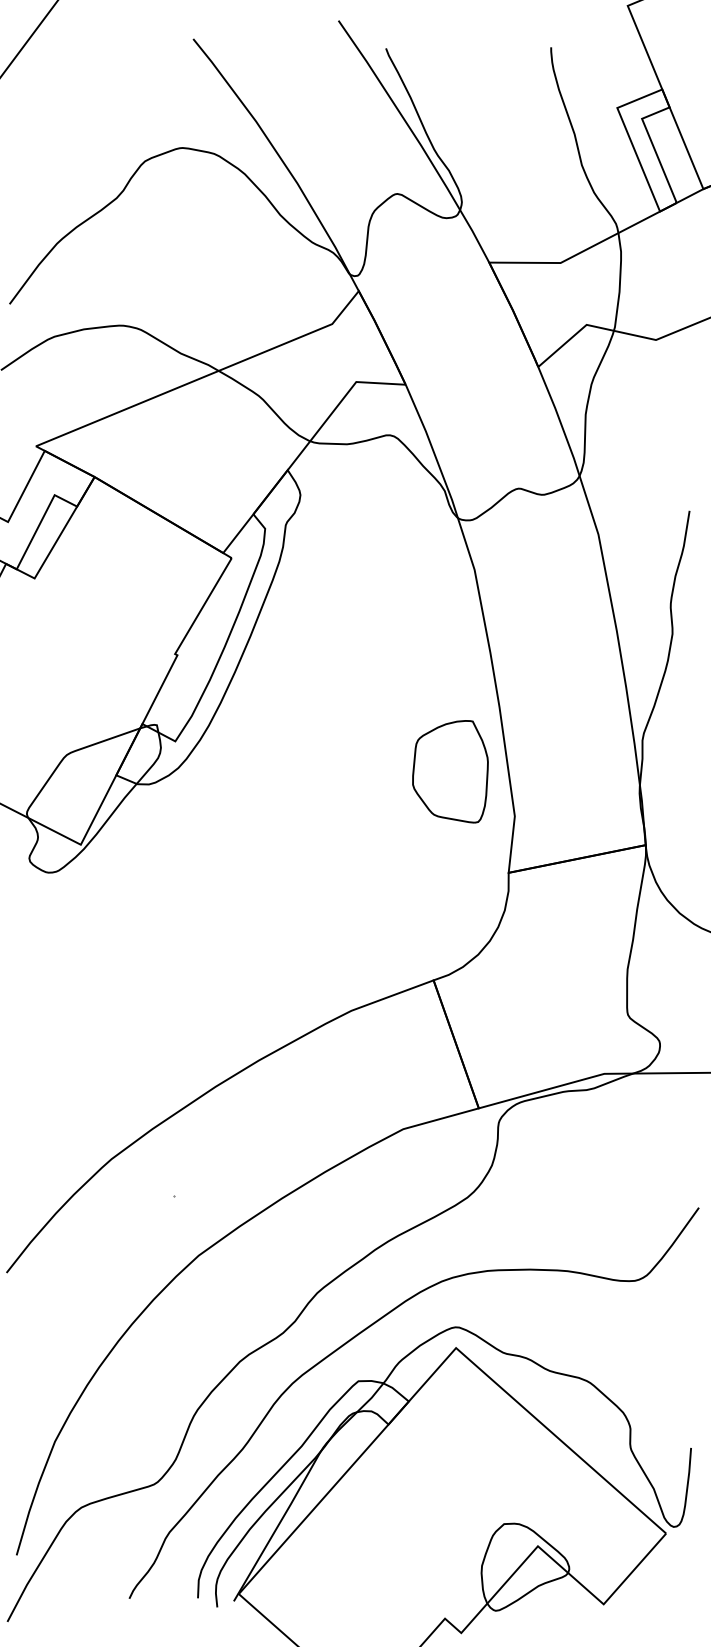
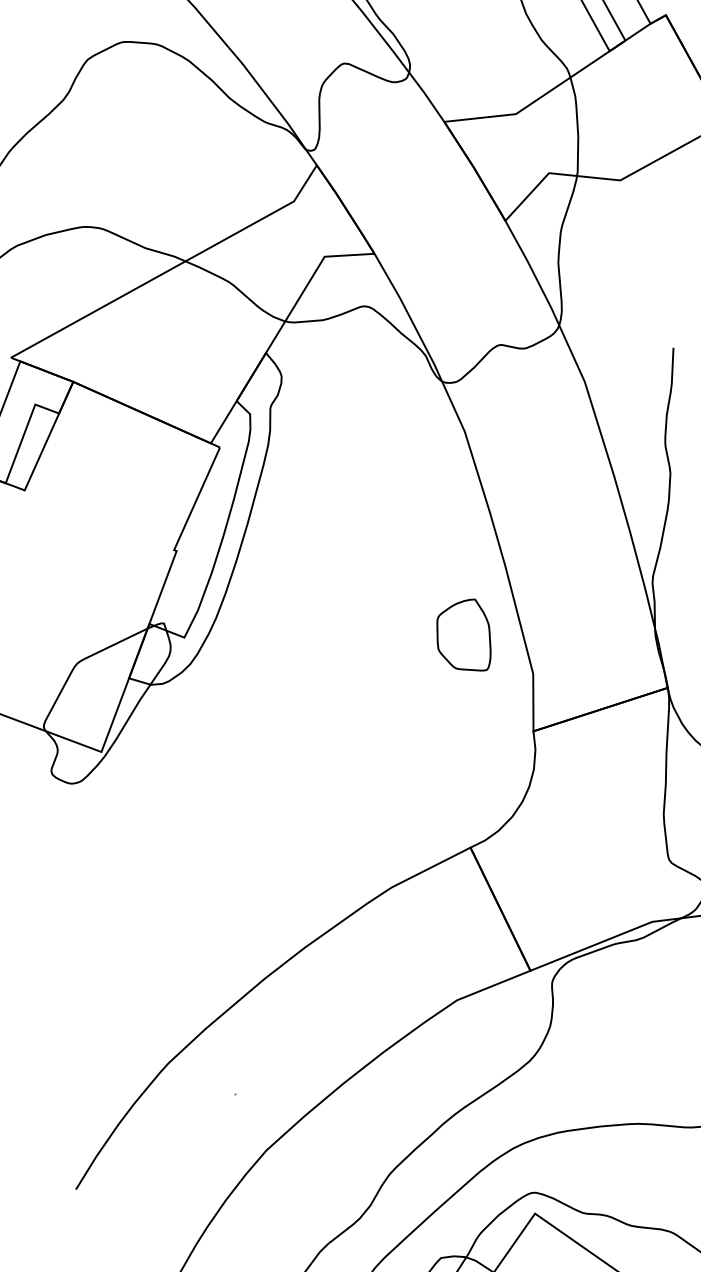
part: (450, 771) -> (463, 636), size x0.7

